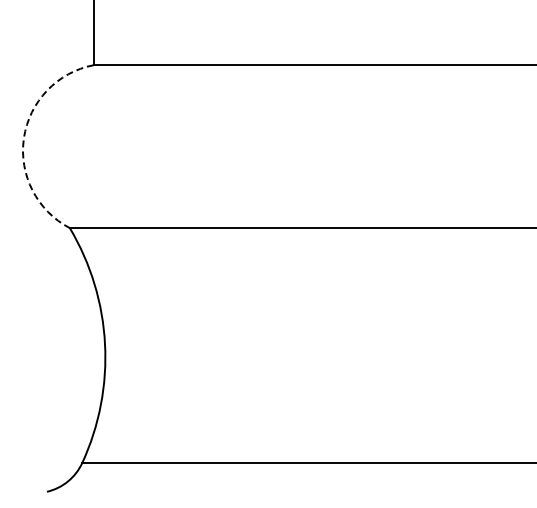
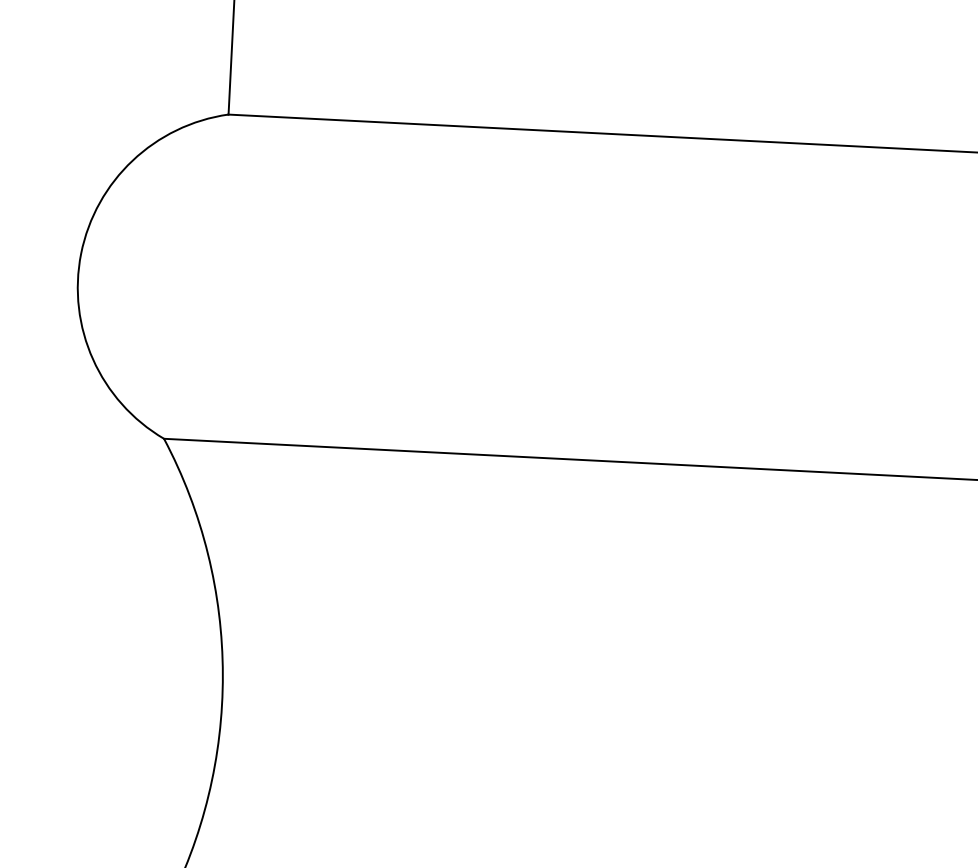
arc: (23, 138) -> (80, 254), dashed -> solid

